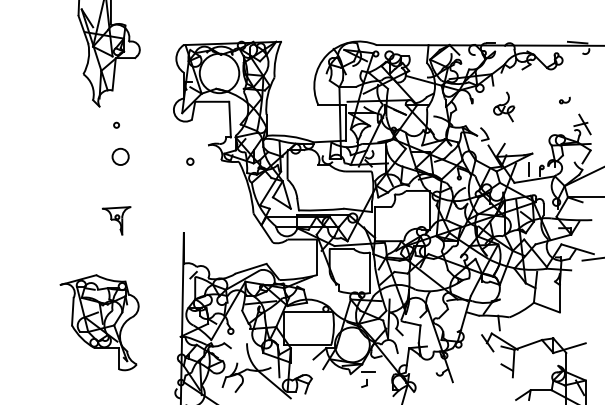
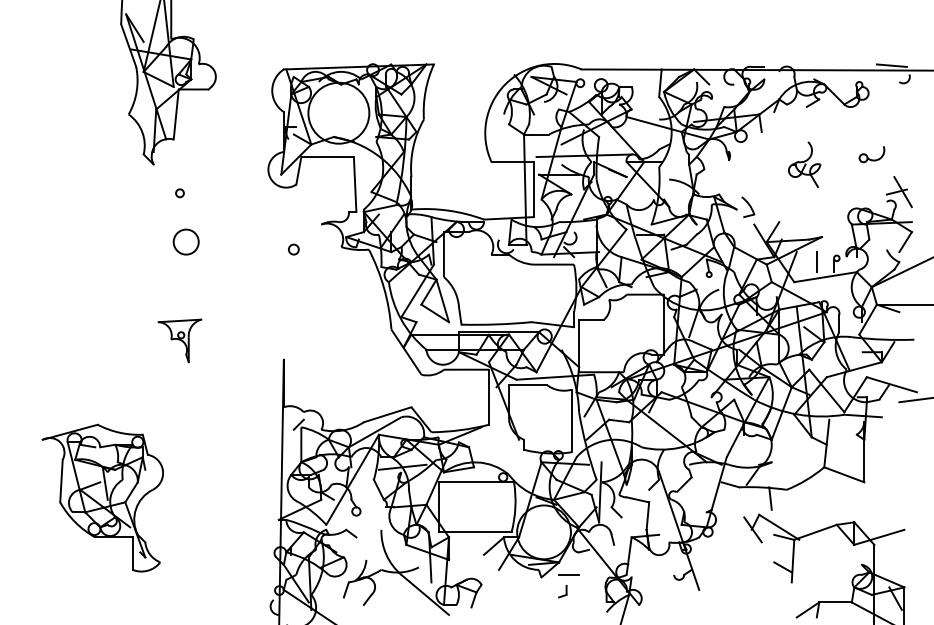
part: (564, 100) -> (871, 155), size x1.6
part: (504, 106) -> (805, 164), moved
part: (99, 322) -> (102, 497), moved

